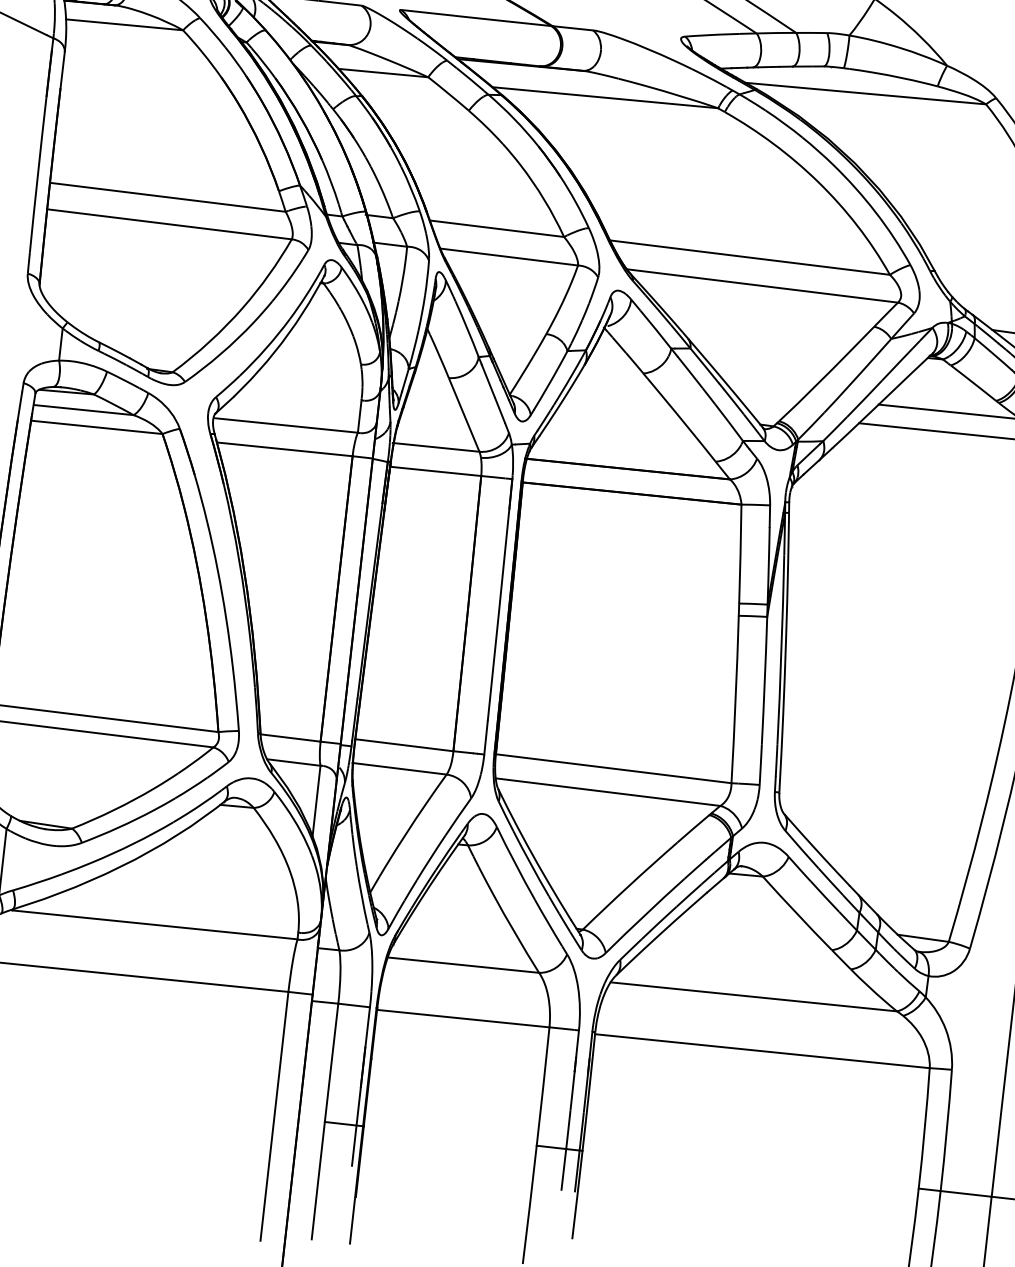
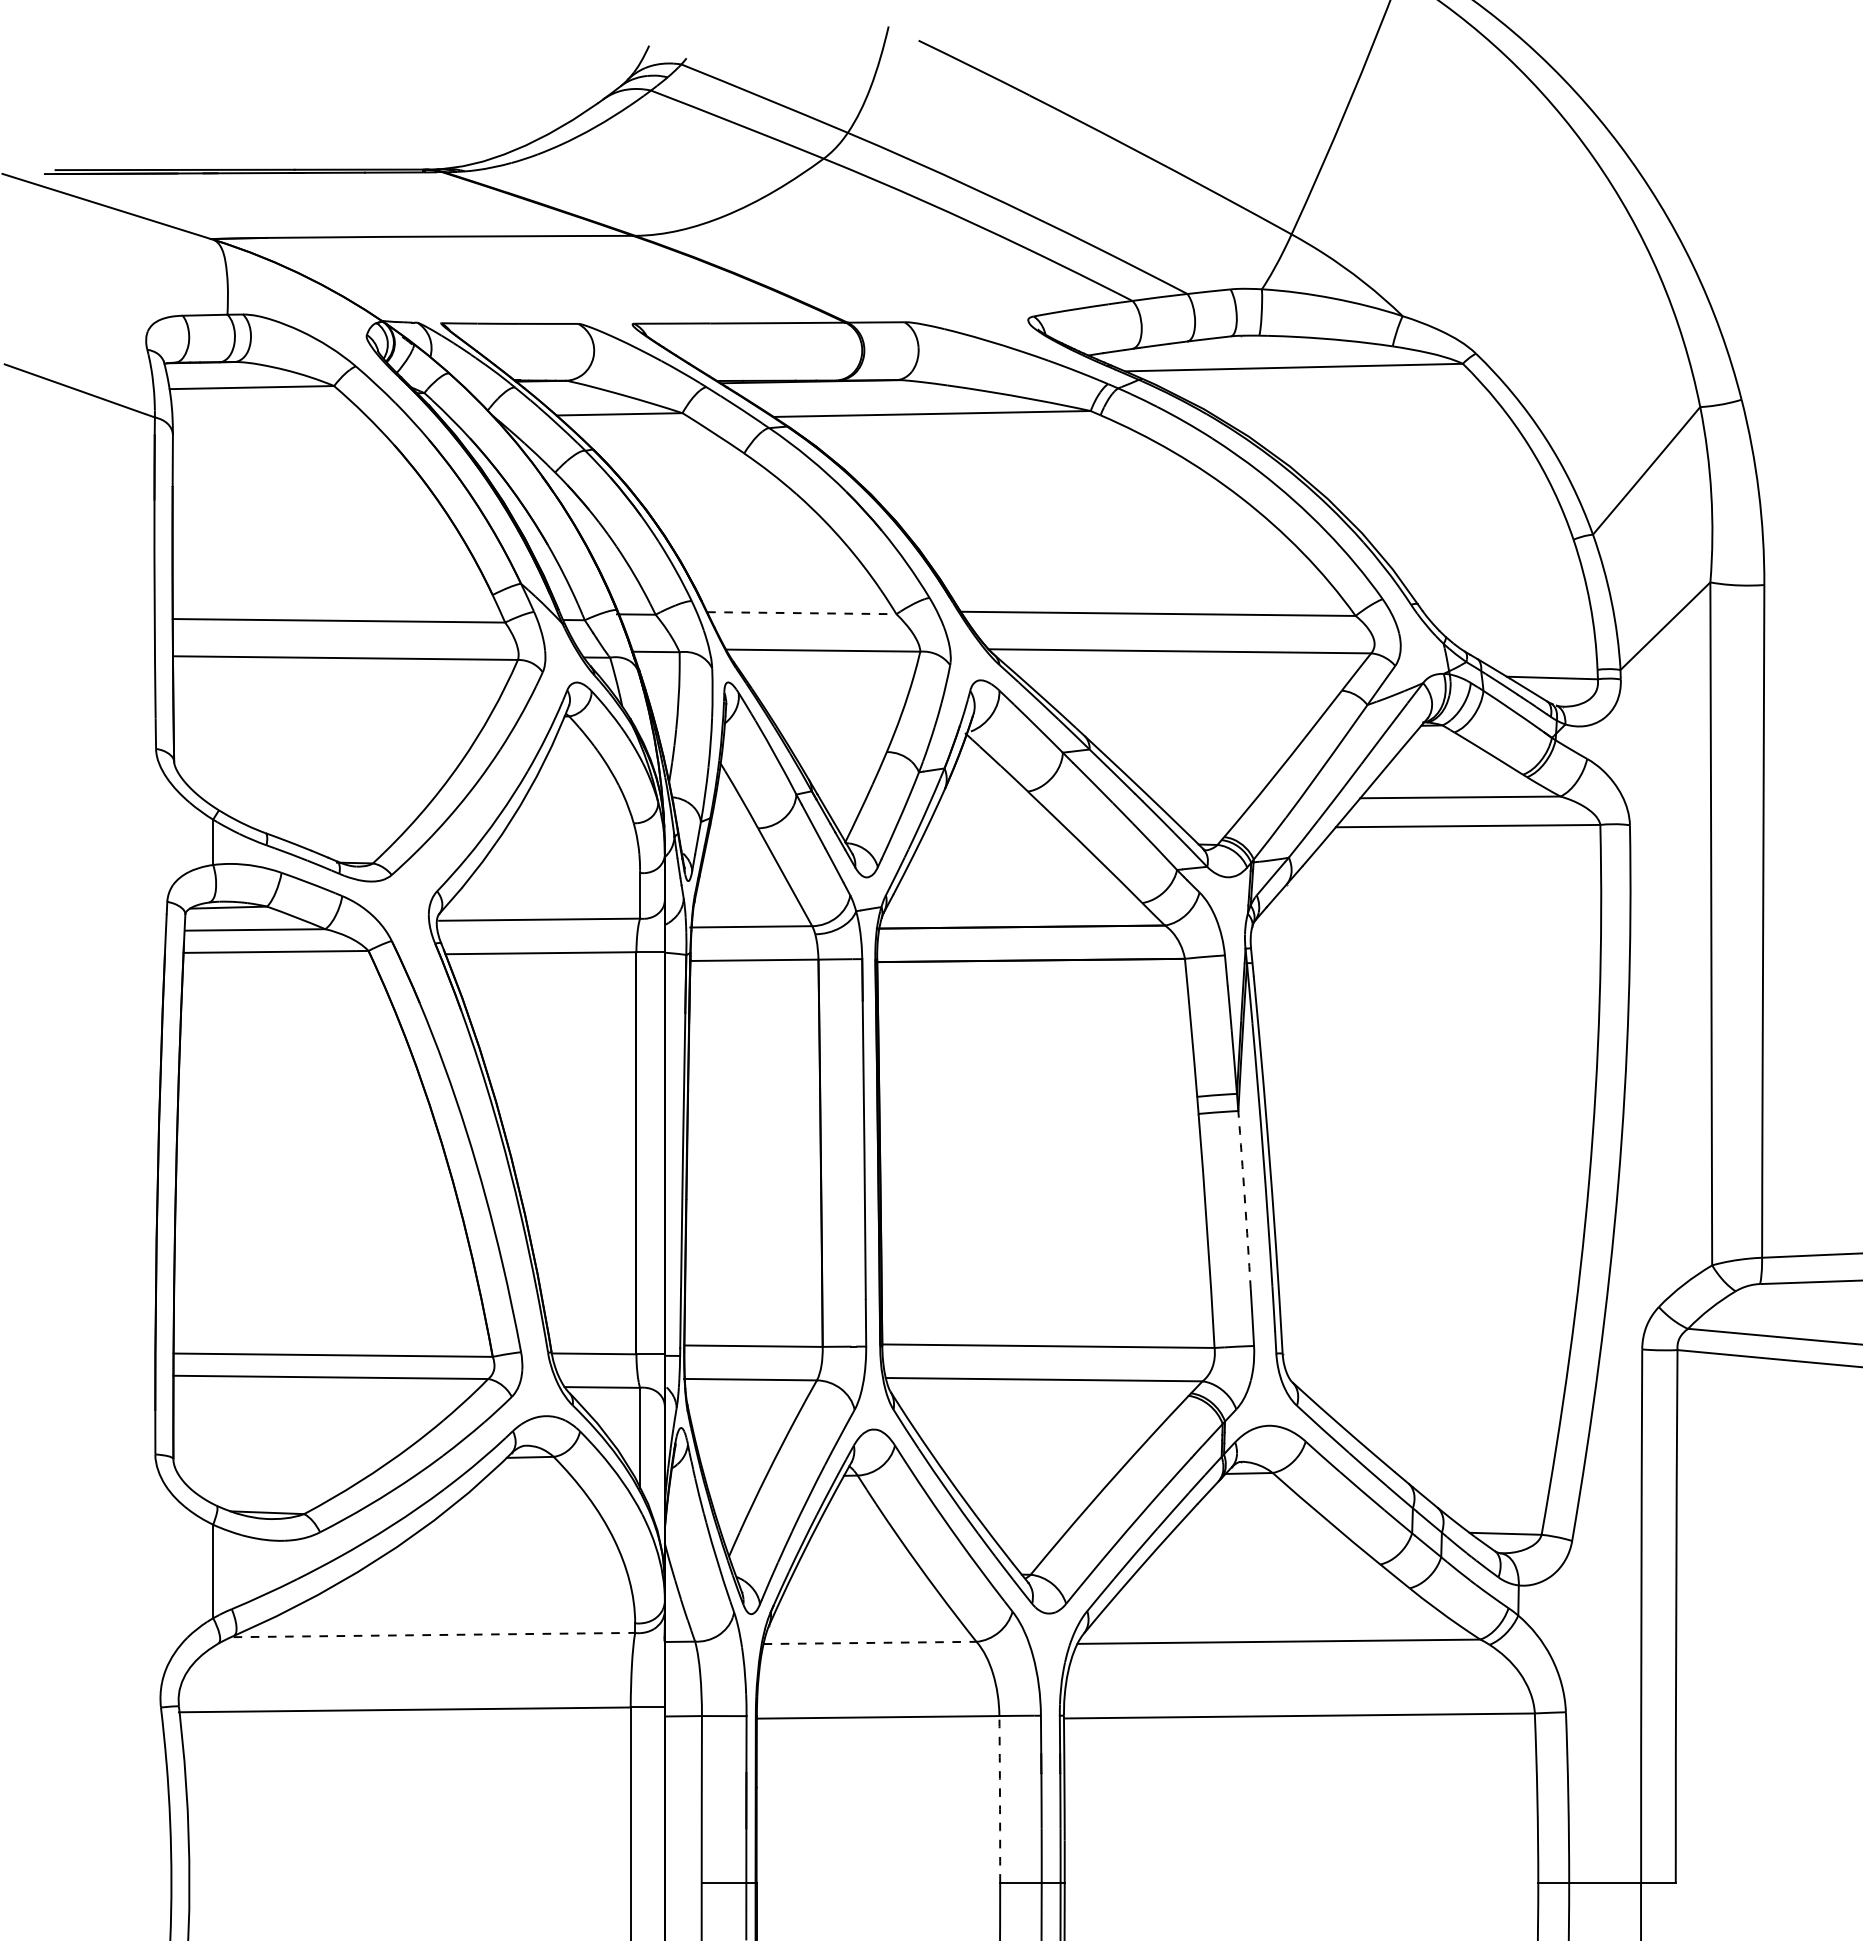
line: (496, 228) -> (801, 613), solid -> dashed
arc: (764, 680) -> (1244, 1199), solid -> dashed
line: (154, 925) -> (434, 1635), solid -> dashed
line: (463, 964) -> (870, 1642), solid -> dashed
arc: (543, 1086) -> (1000, 1799), solid -> dashed

